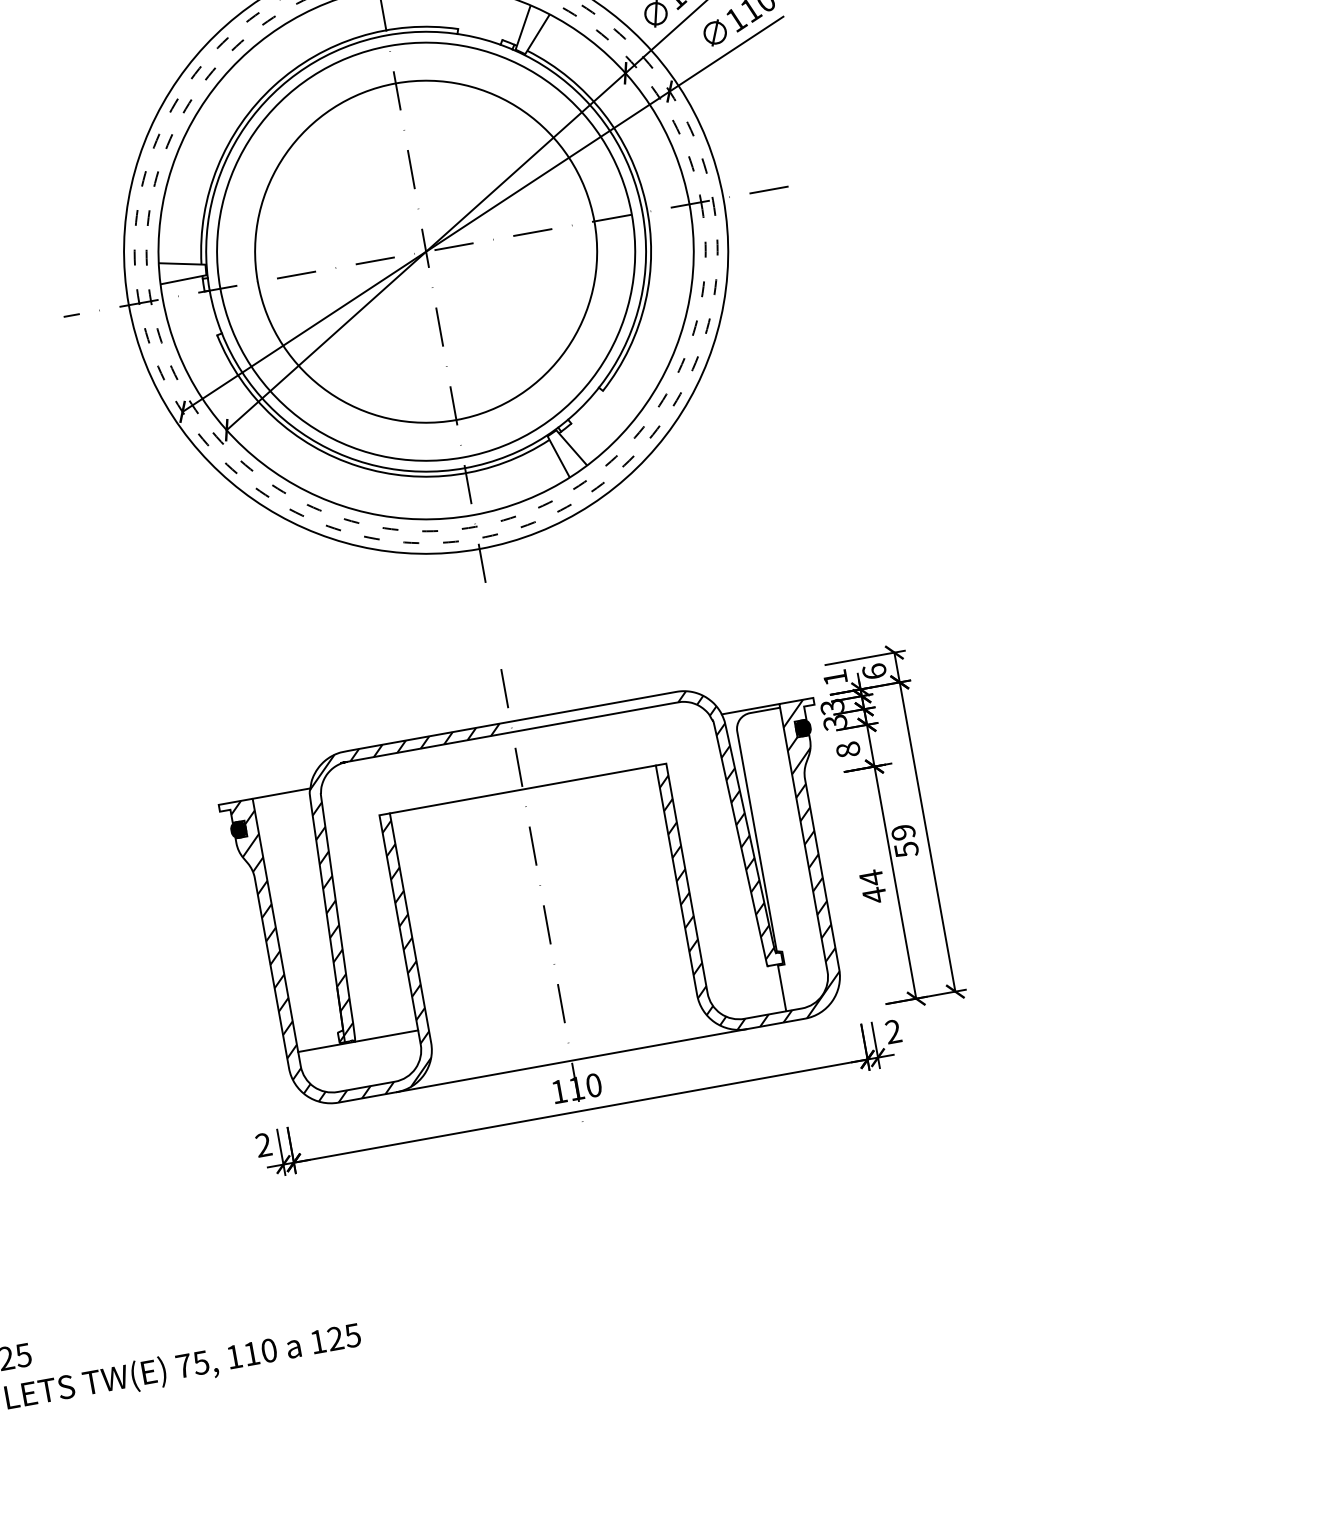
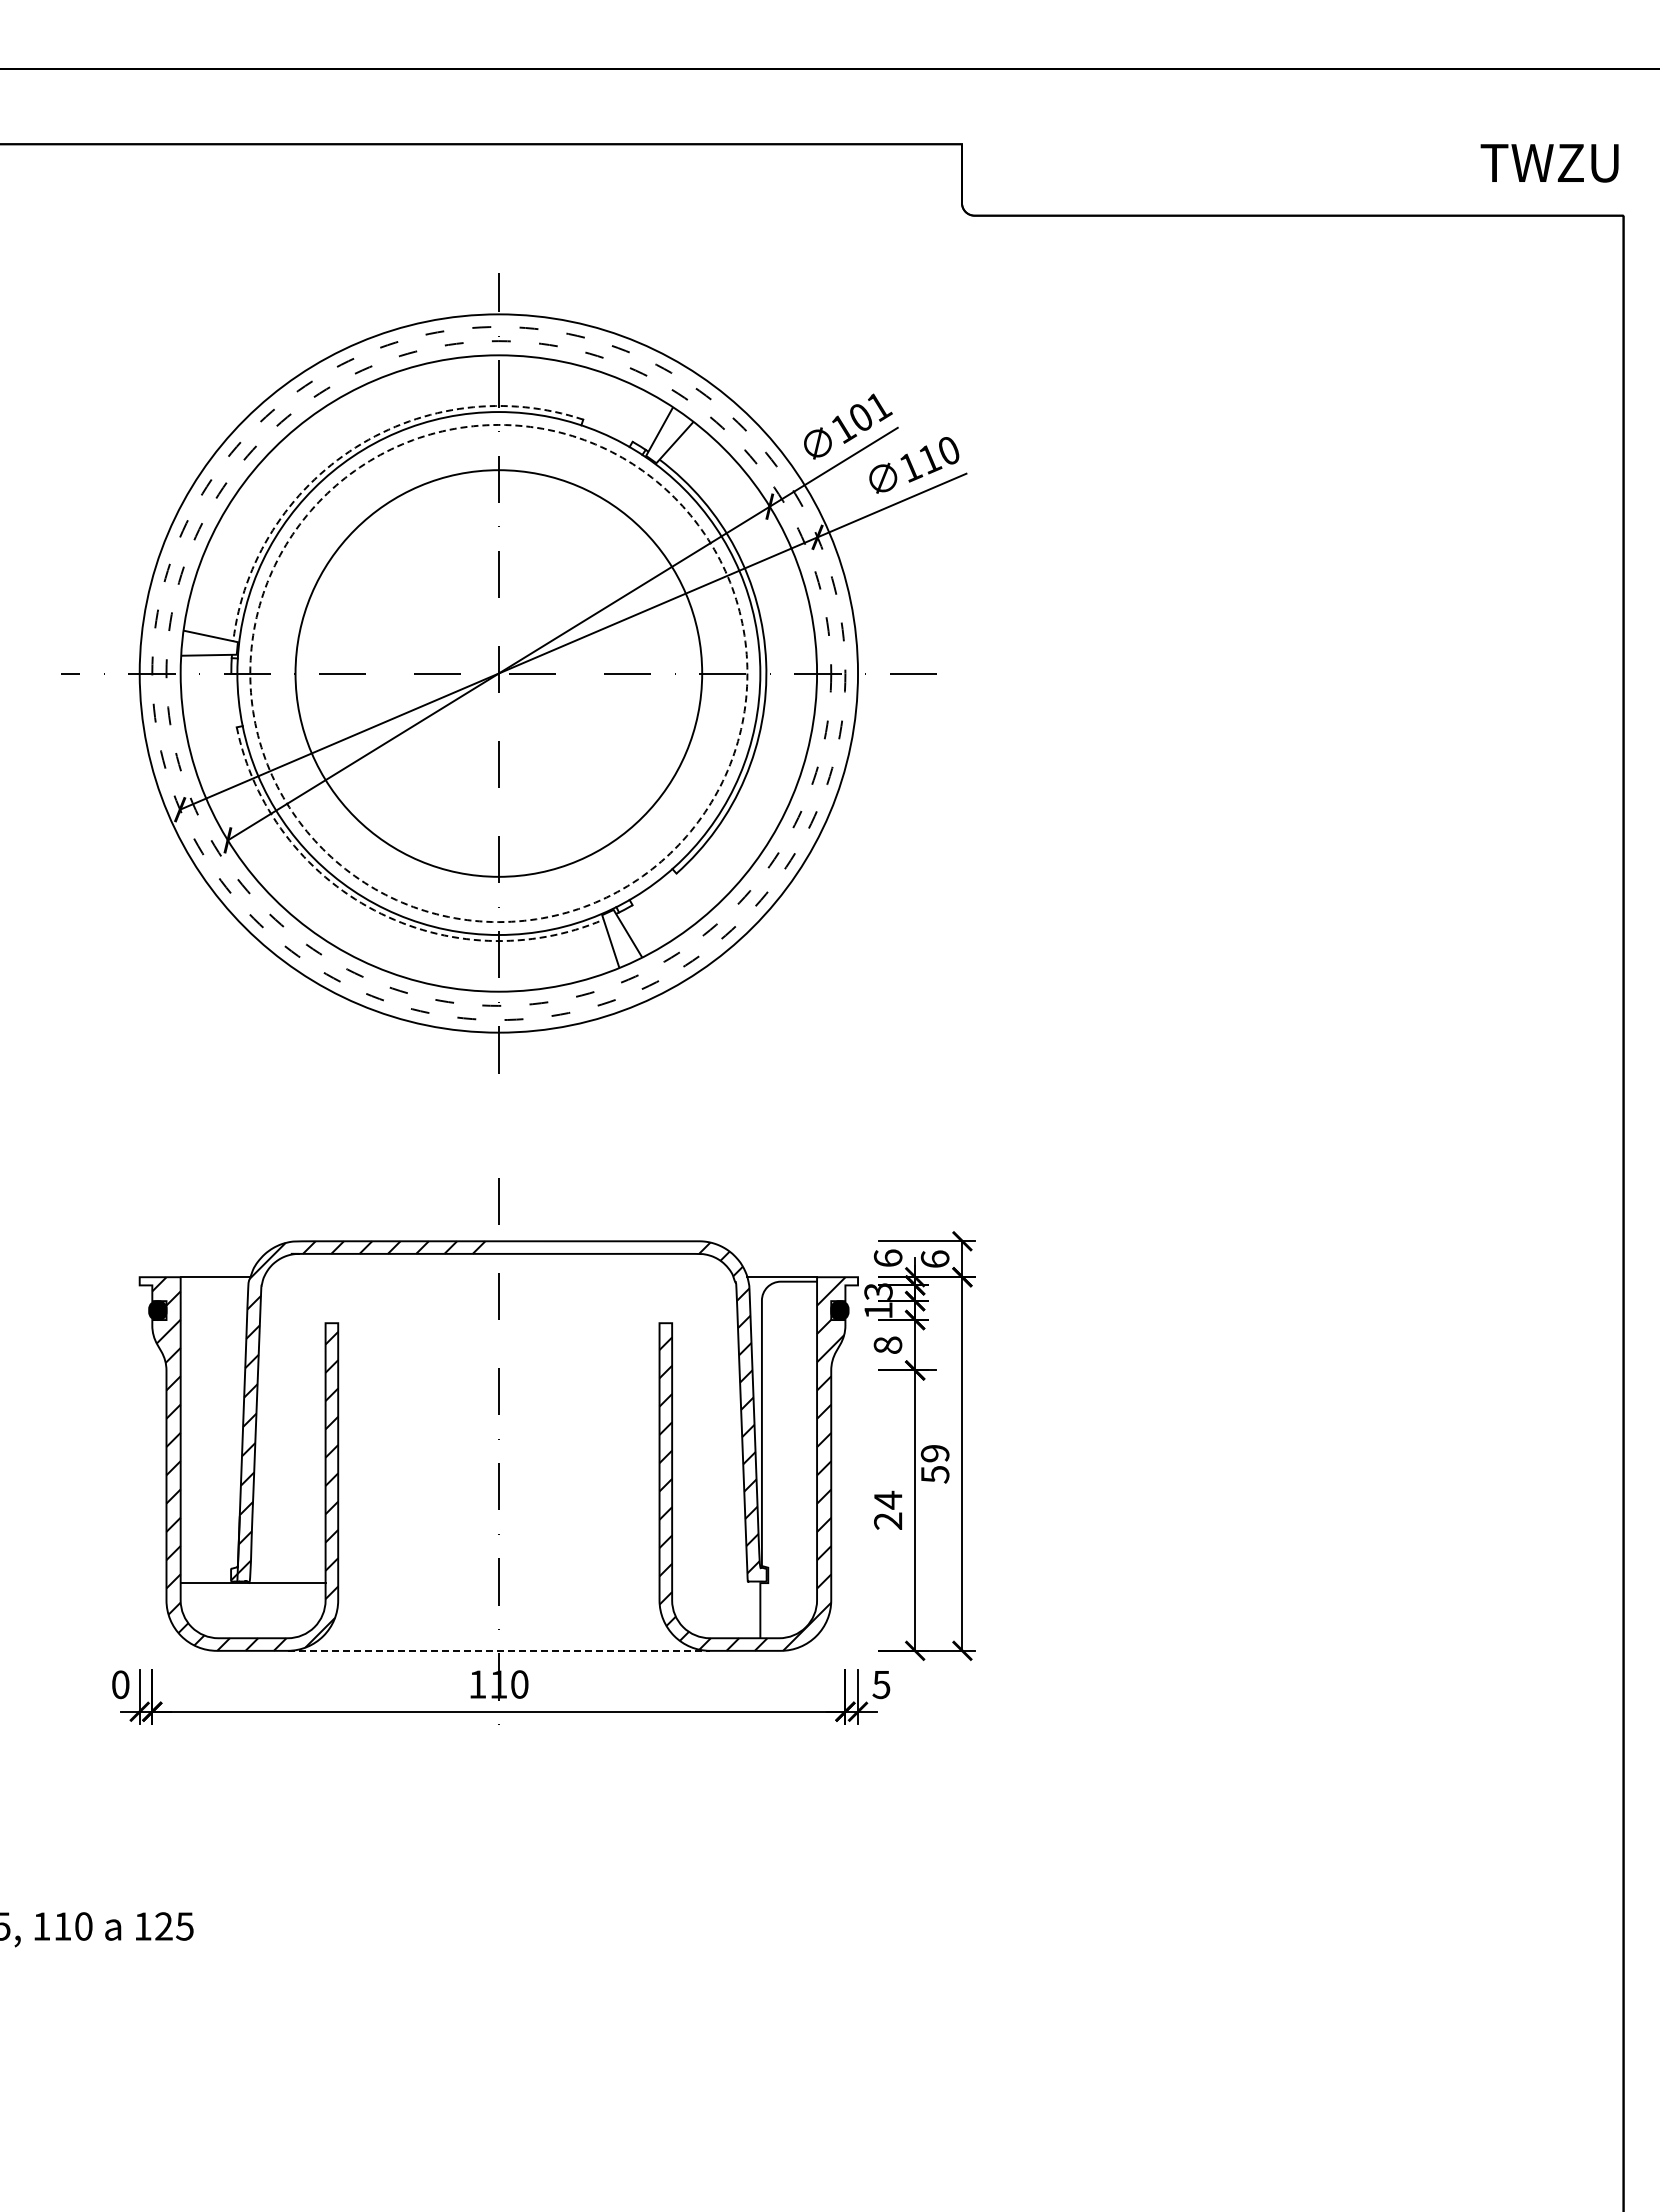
arc: (273, 86) -> (355, 447), solid -> dashed
circle: (425, 251) -> (498, 673), solid -> dashed
arc: (358, 466) -> (374, 910), solid -> dashed
text: (834, 677) -> (887, 1257), 1 -> 6
text: (835, 722) -> (878, 1310), 3 -> 1
line: (522, 789) -> (498, 1323), removed
text: (874, 894) -> (888, 1520), 44 -> 24
text: (893, 1031) -> (881, 1684), 2 -> 5
line: (572, 1060) -> (499, 1650), solid -> dashed
text: (263, 1144) -> (120, 1684), 2 -> 0

